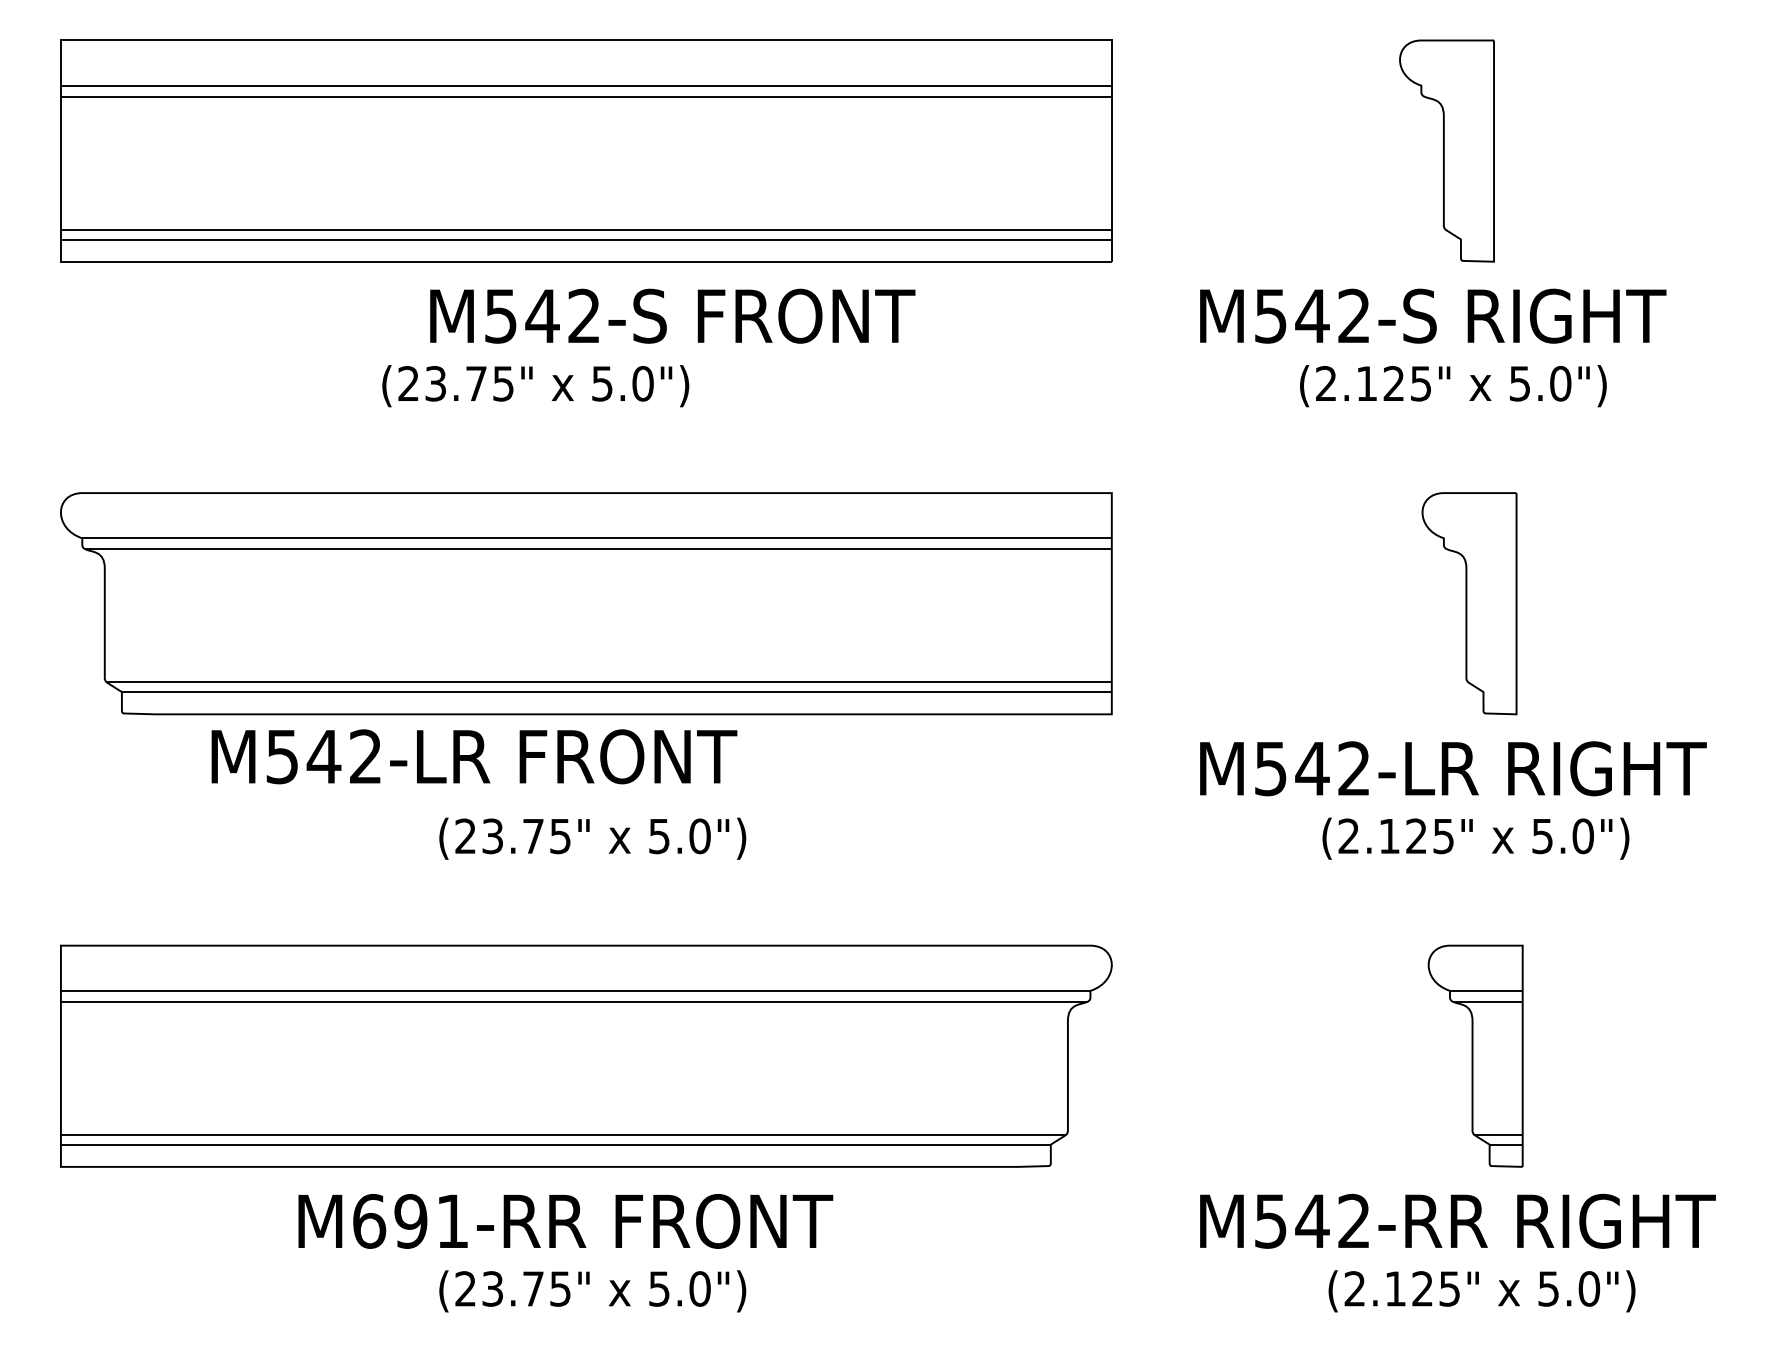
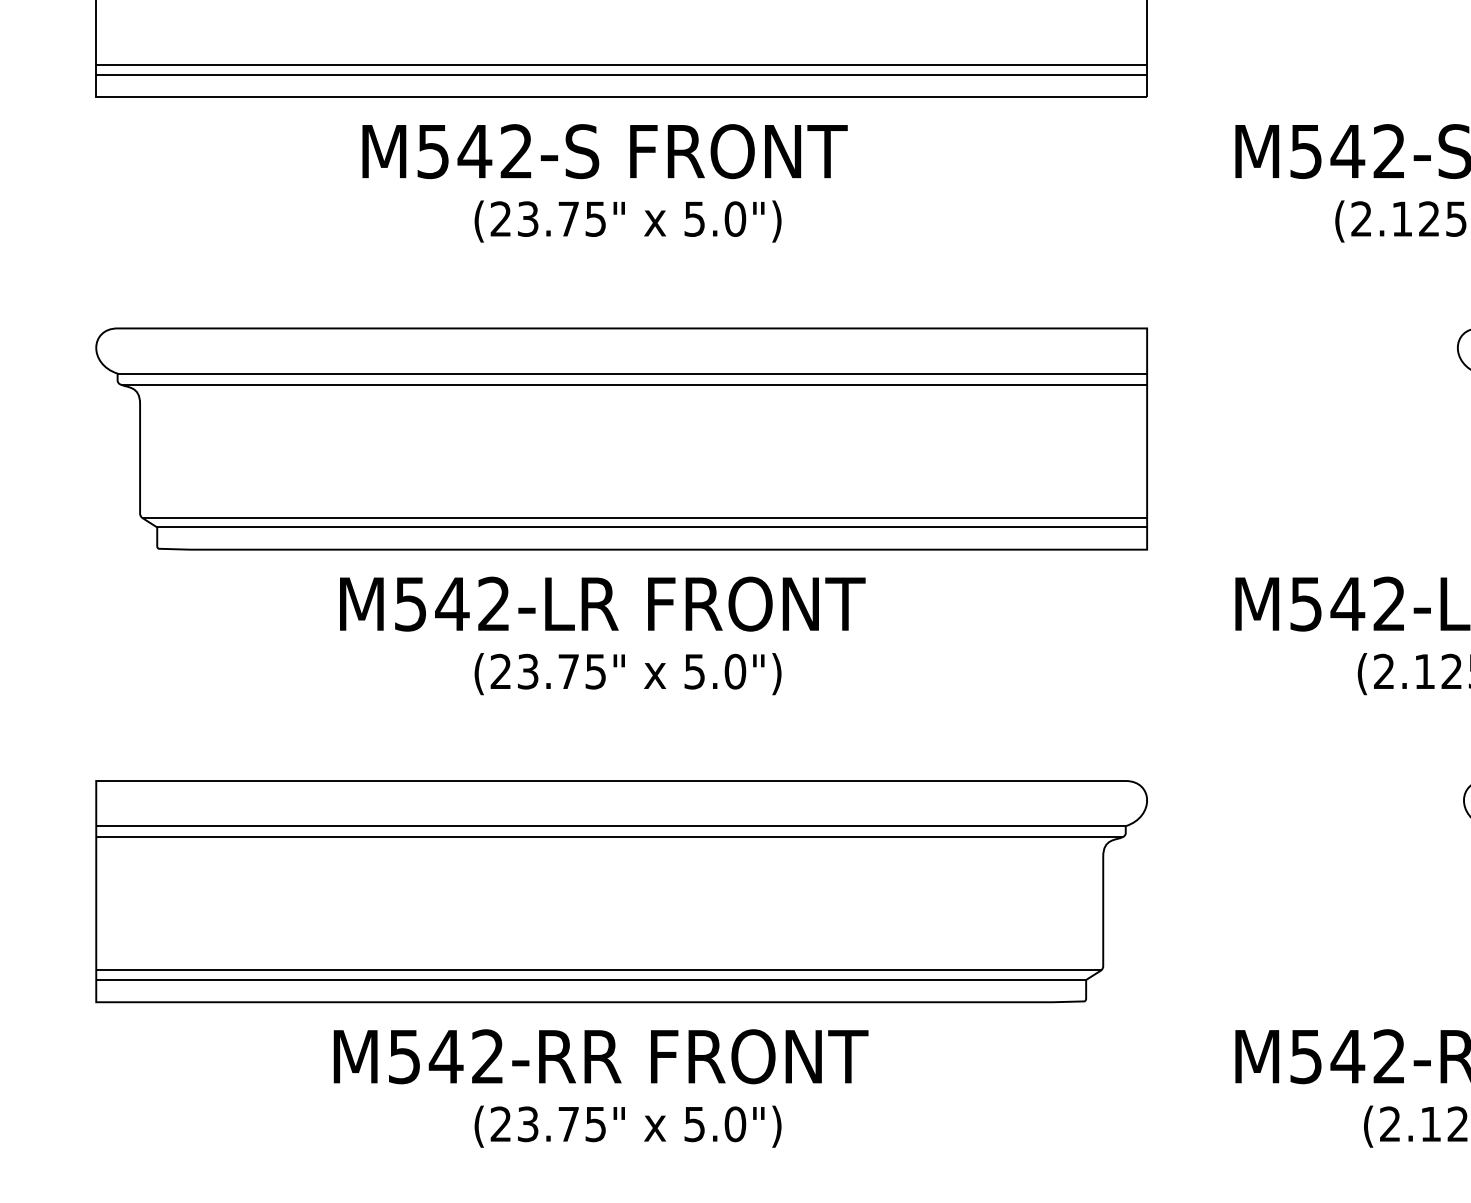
text: (672, 315) -> (604, 150), moved
text: (535, 386) -> (627, 221), moved
text: (474, 756) -> (602, 603), moved
text: (410, 1221) -> (445, 1056), M691-RR -> M542-RR

